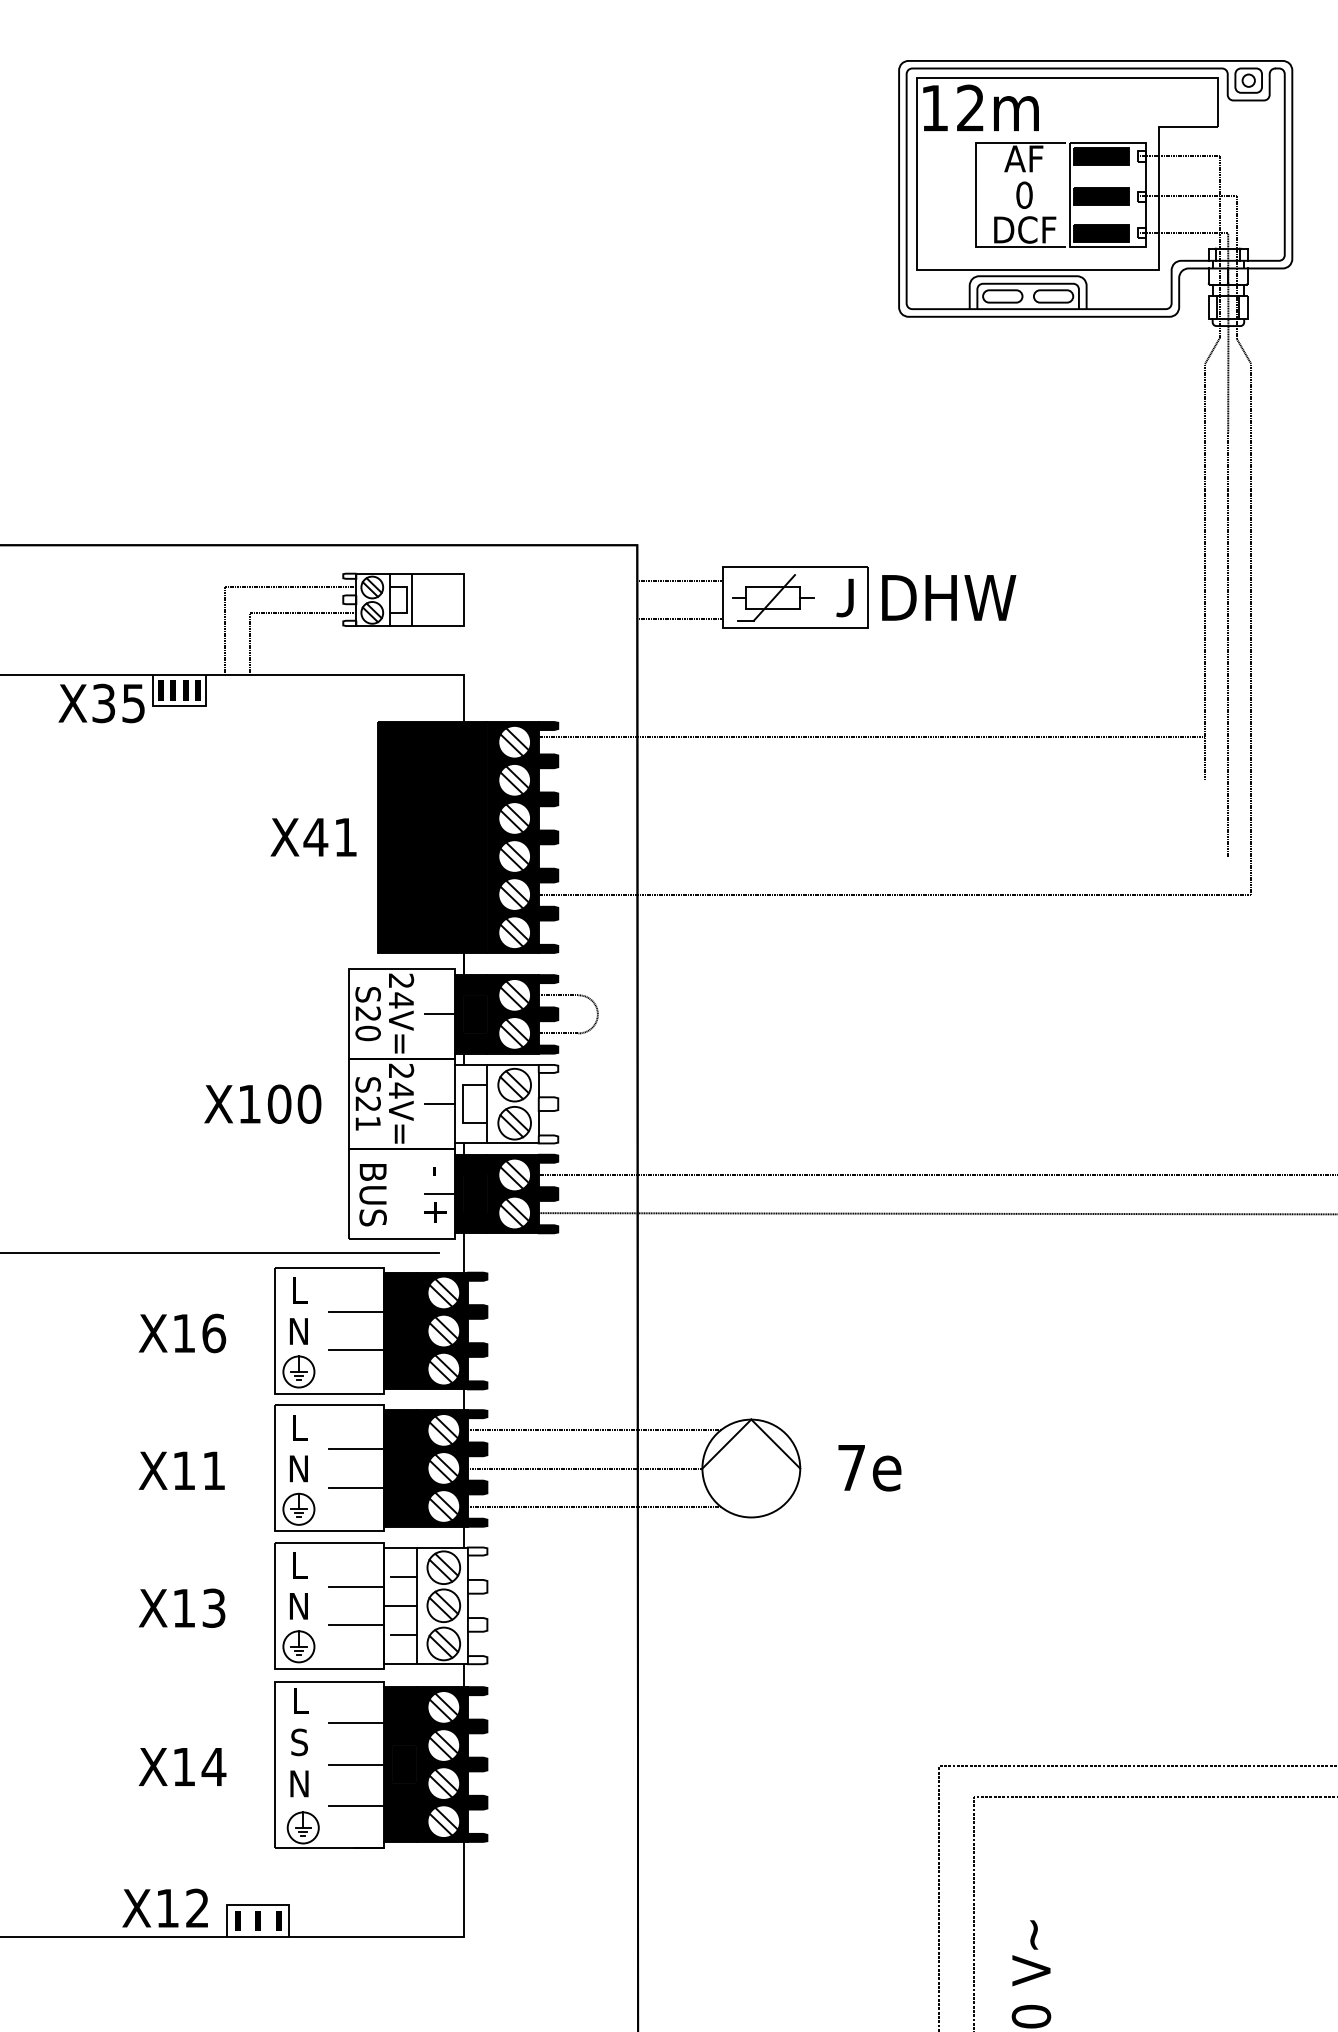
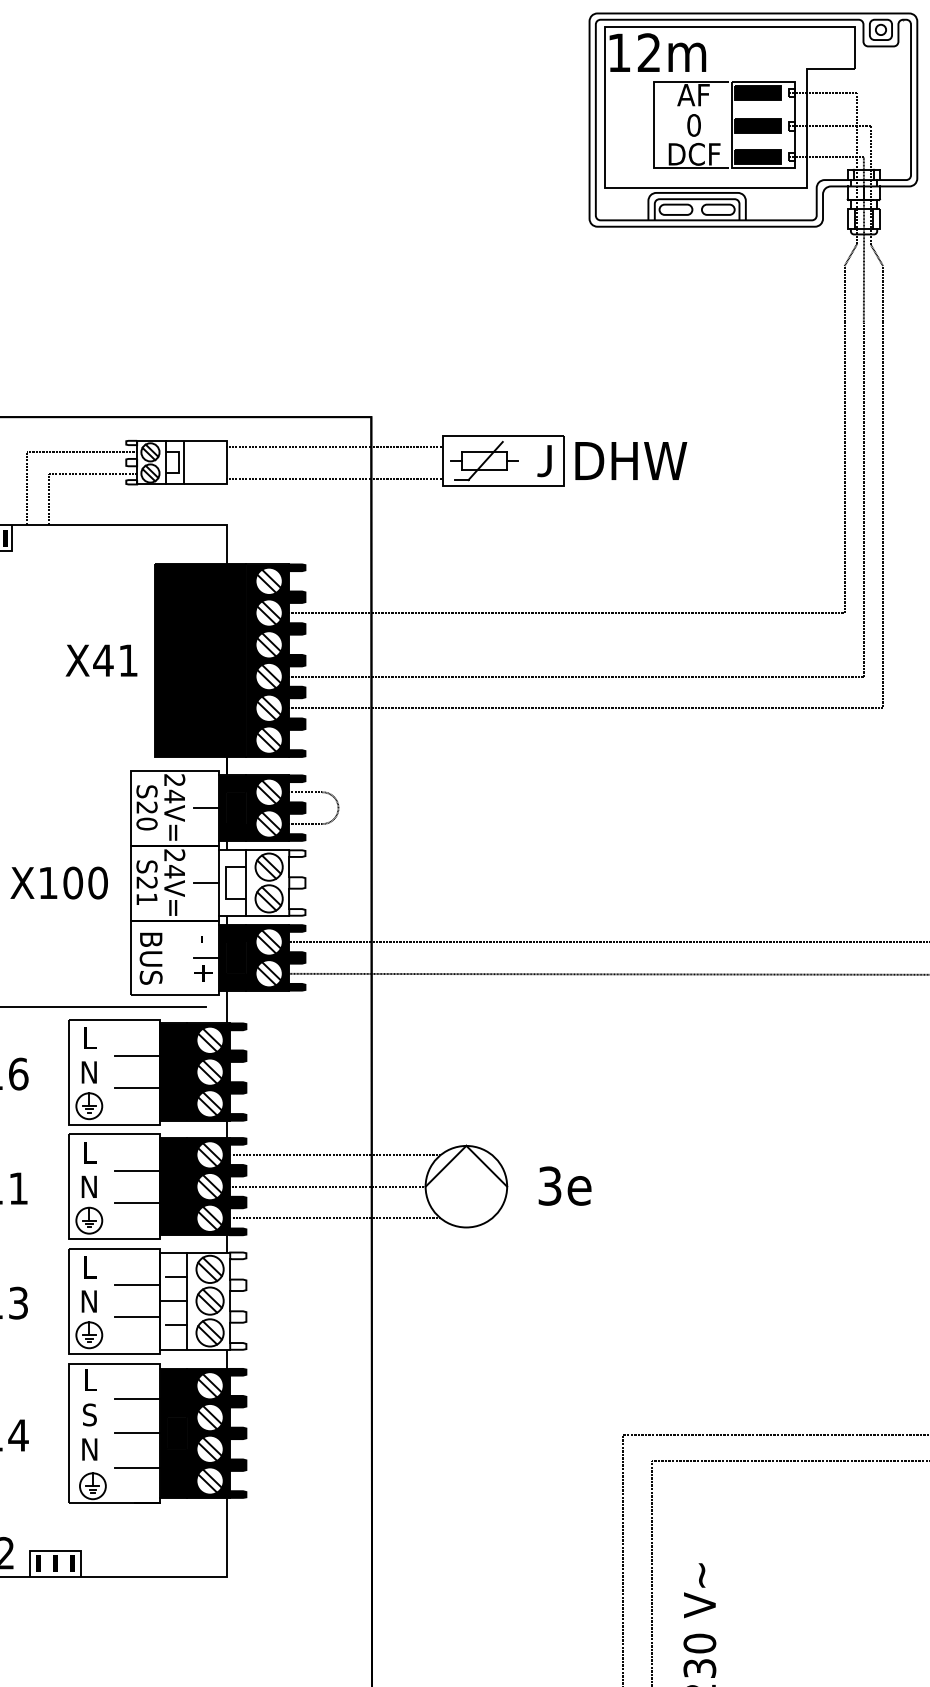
line: (550, 580) -> (299, 446), added
line: (550, 618) -> (299, 478), added
line: (871, 737) -> (566, 613), moved
line: (883, 856) -> (576, 676), added
text: (851, 1467) -> (549, 1185), 7e -> 3e

